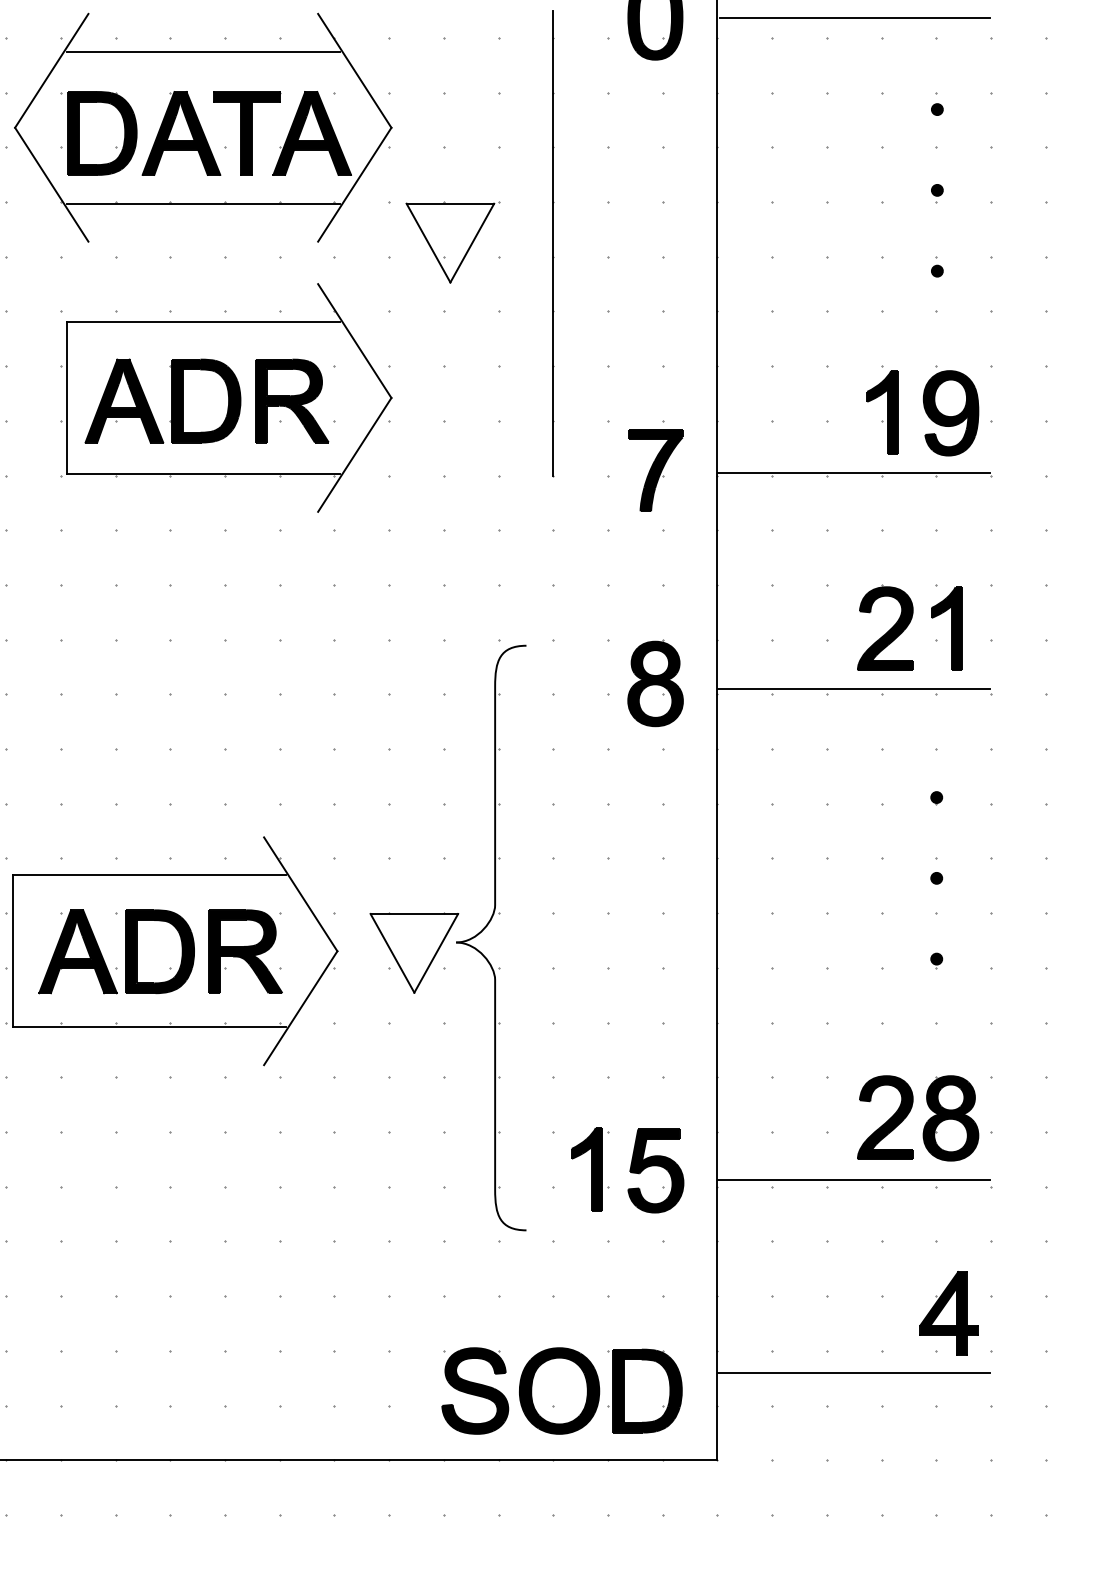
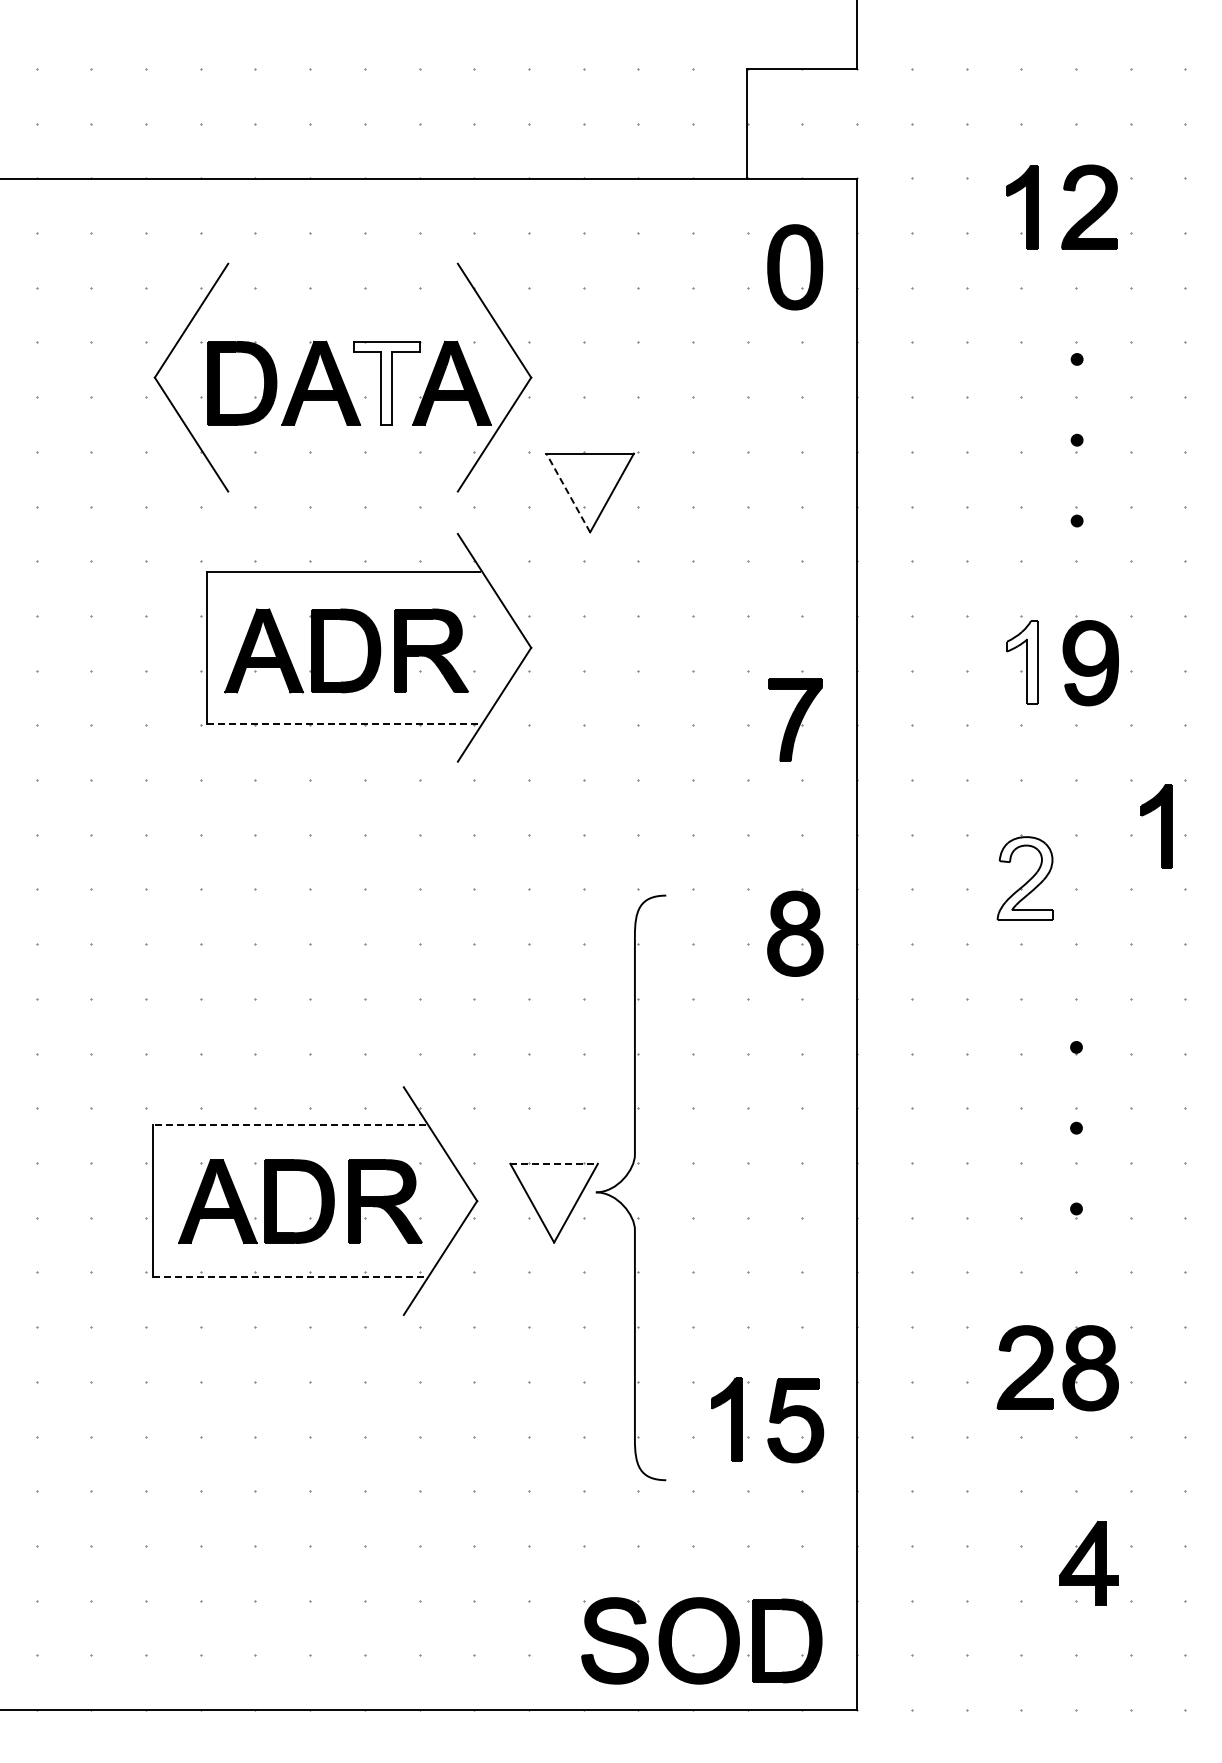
line: (854, 17) -> (994, 267), removed
line: (203, 51) -> (343, 301), removed
fill: (246, 132) -> (386, 382), removed
line: (203, 203) -> (343, 453), removed
line: (428, 242) -> (568, 492), solid -> dashed
line: (552, 243) -> (692, 493), removed
fill: (882, 412) -> (1022, 662), removed
line: (203, 473) -> (343, 723), solid -> dashed
line: (853, 473) -> (993, 723), removed
fill: (884, 628) -> (1024, 878), removed
part: (946, 628) -> (1156, 826), moved
line: (853, 689) -> (993, 939), removed
line: (148, 875) -> (288, 1125), solid -> dashed
line: (414, 913) -> (554, 1163), solid -> dashed
line: (149, 1027) -> (289, 1277), solid -> dashed
line: (853, 1179) -> (993, 1429), removed
line: (853, 1372) -> (993, 1622), removed

